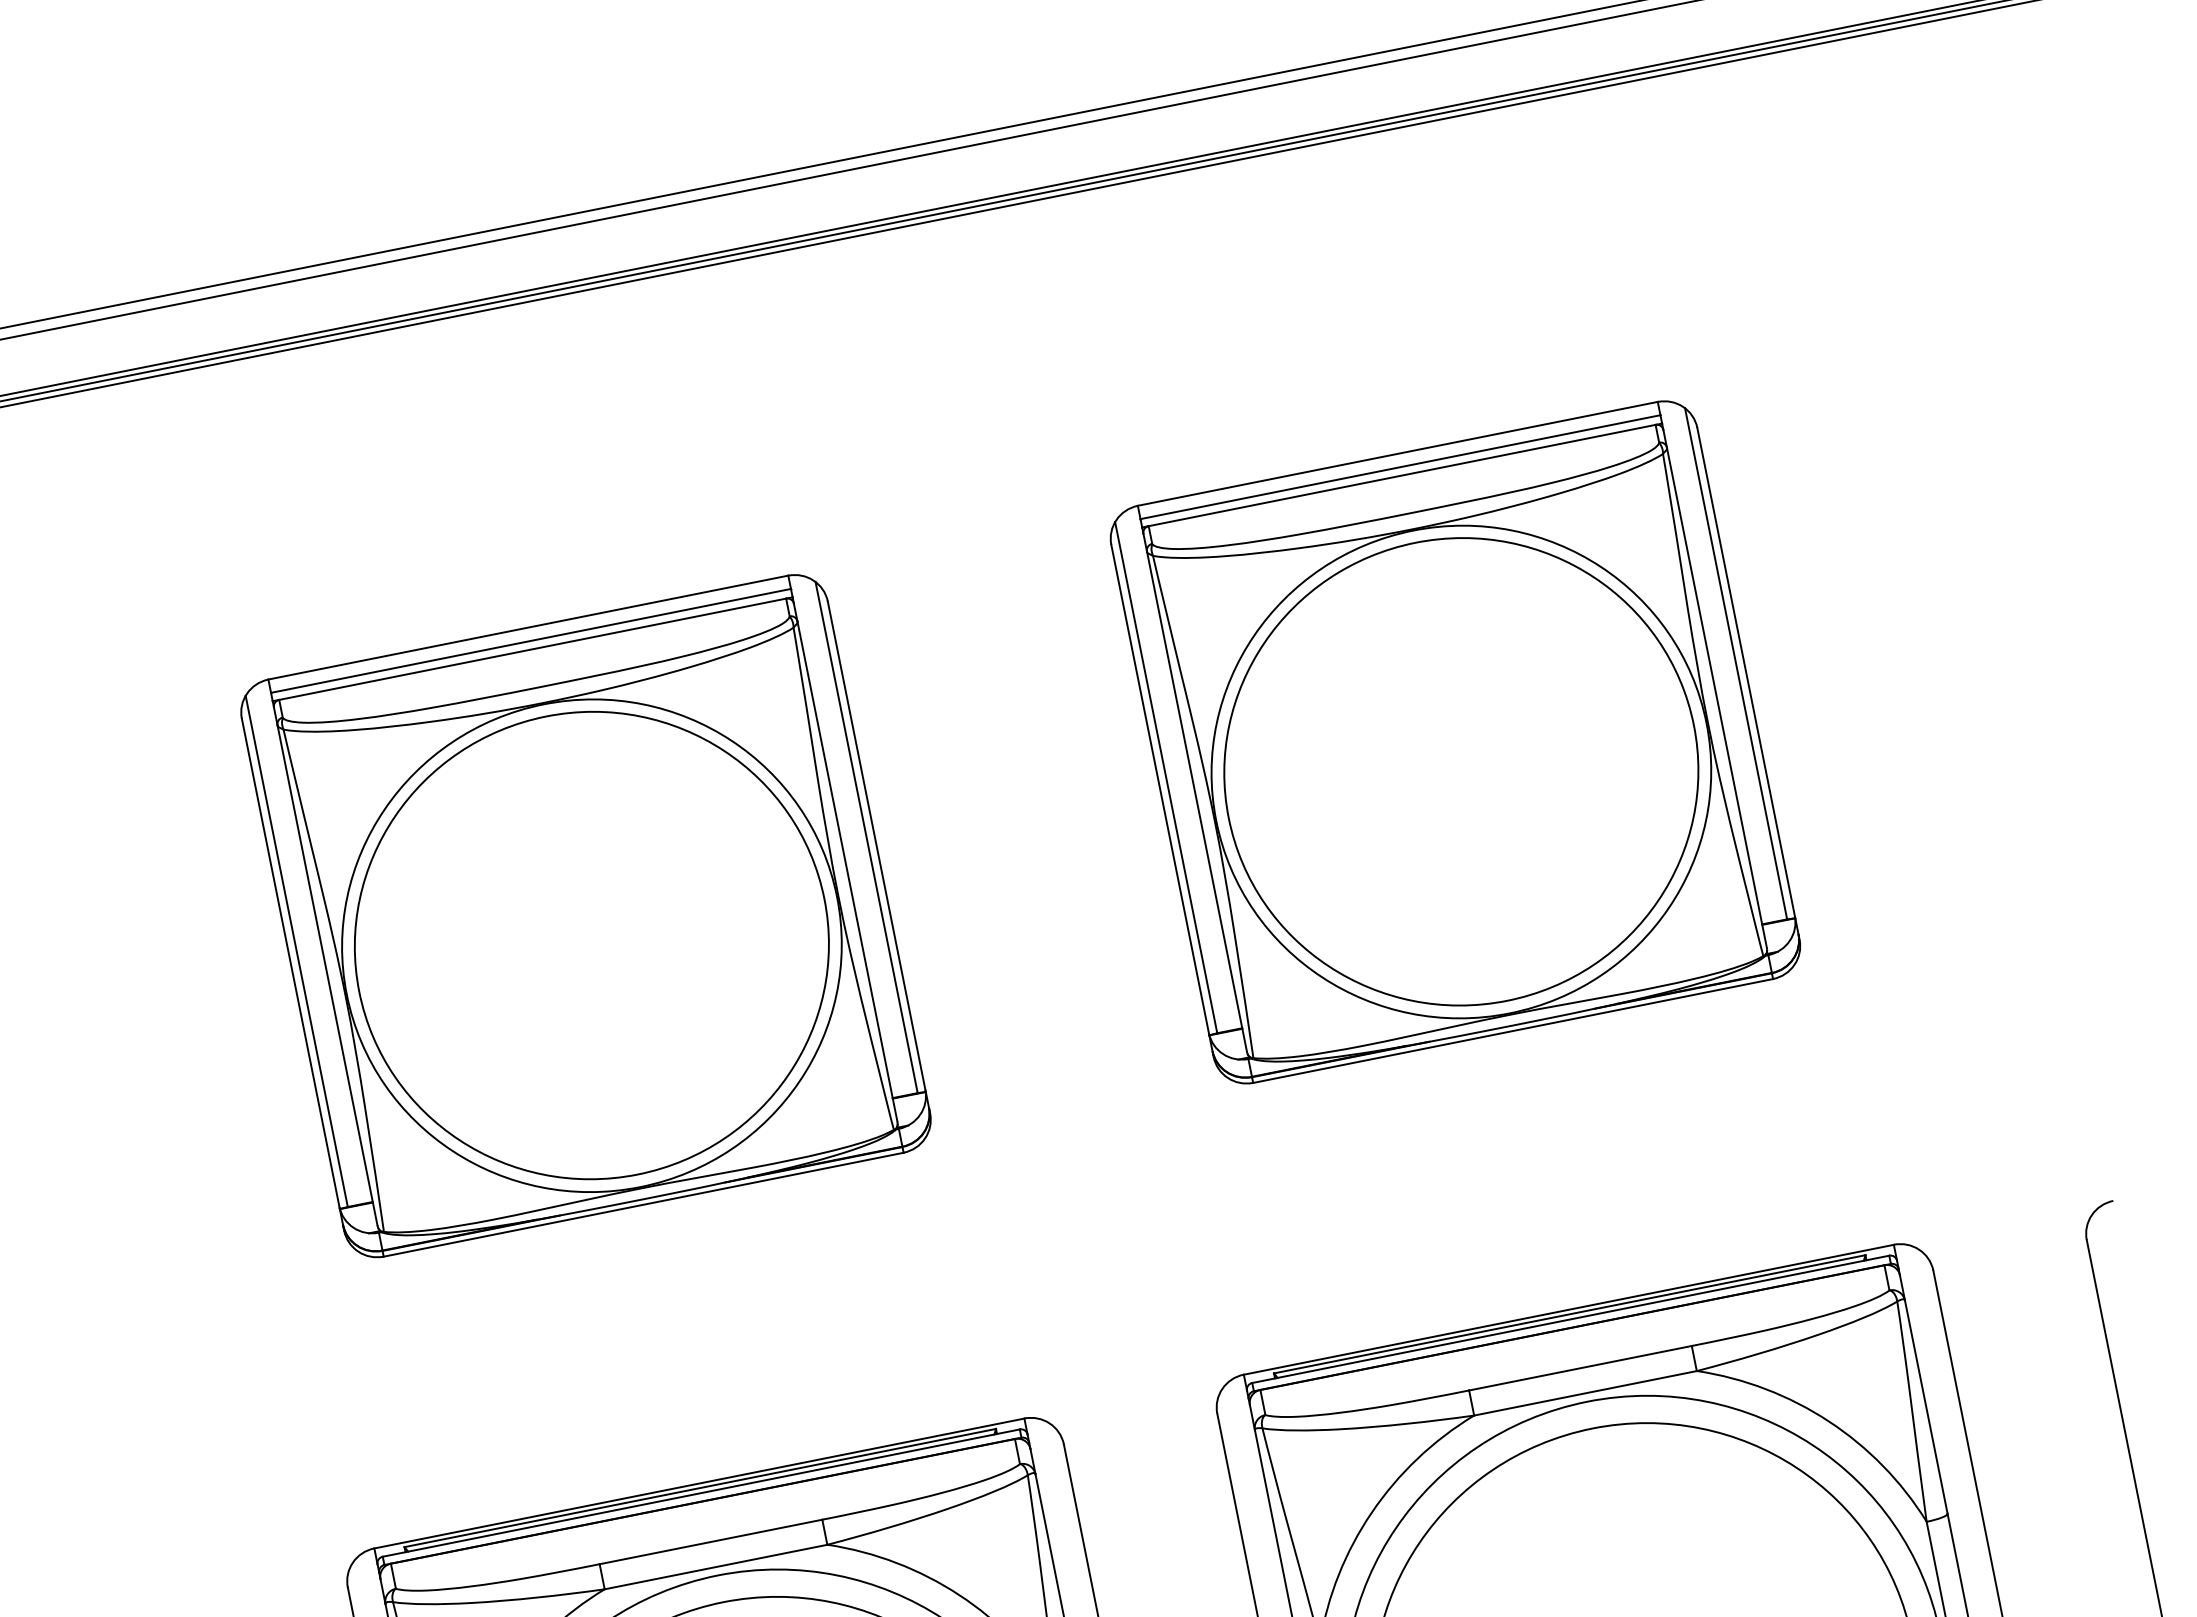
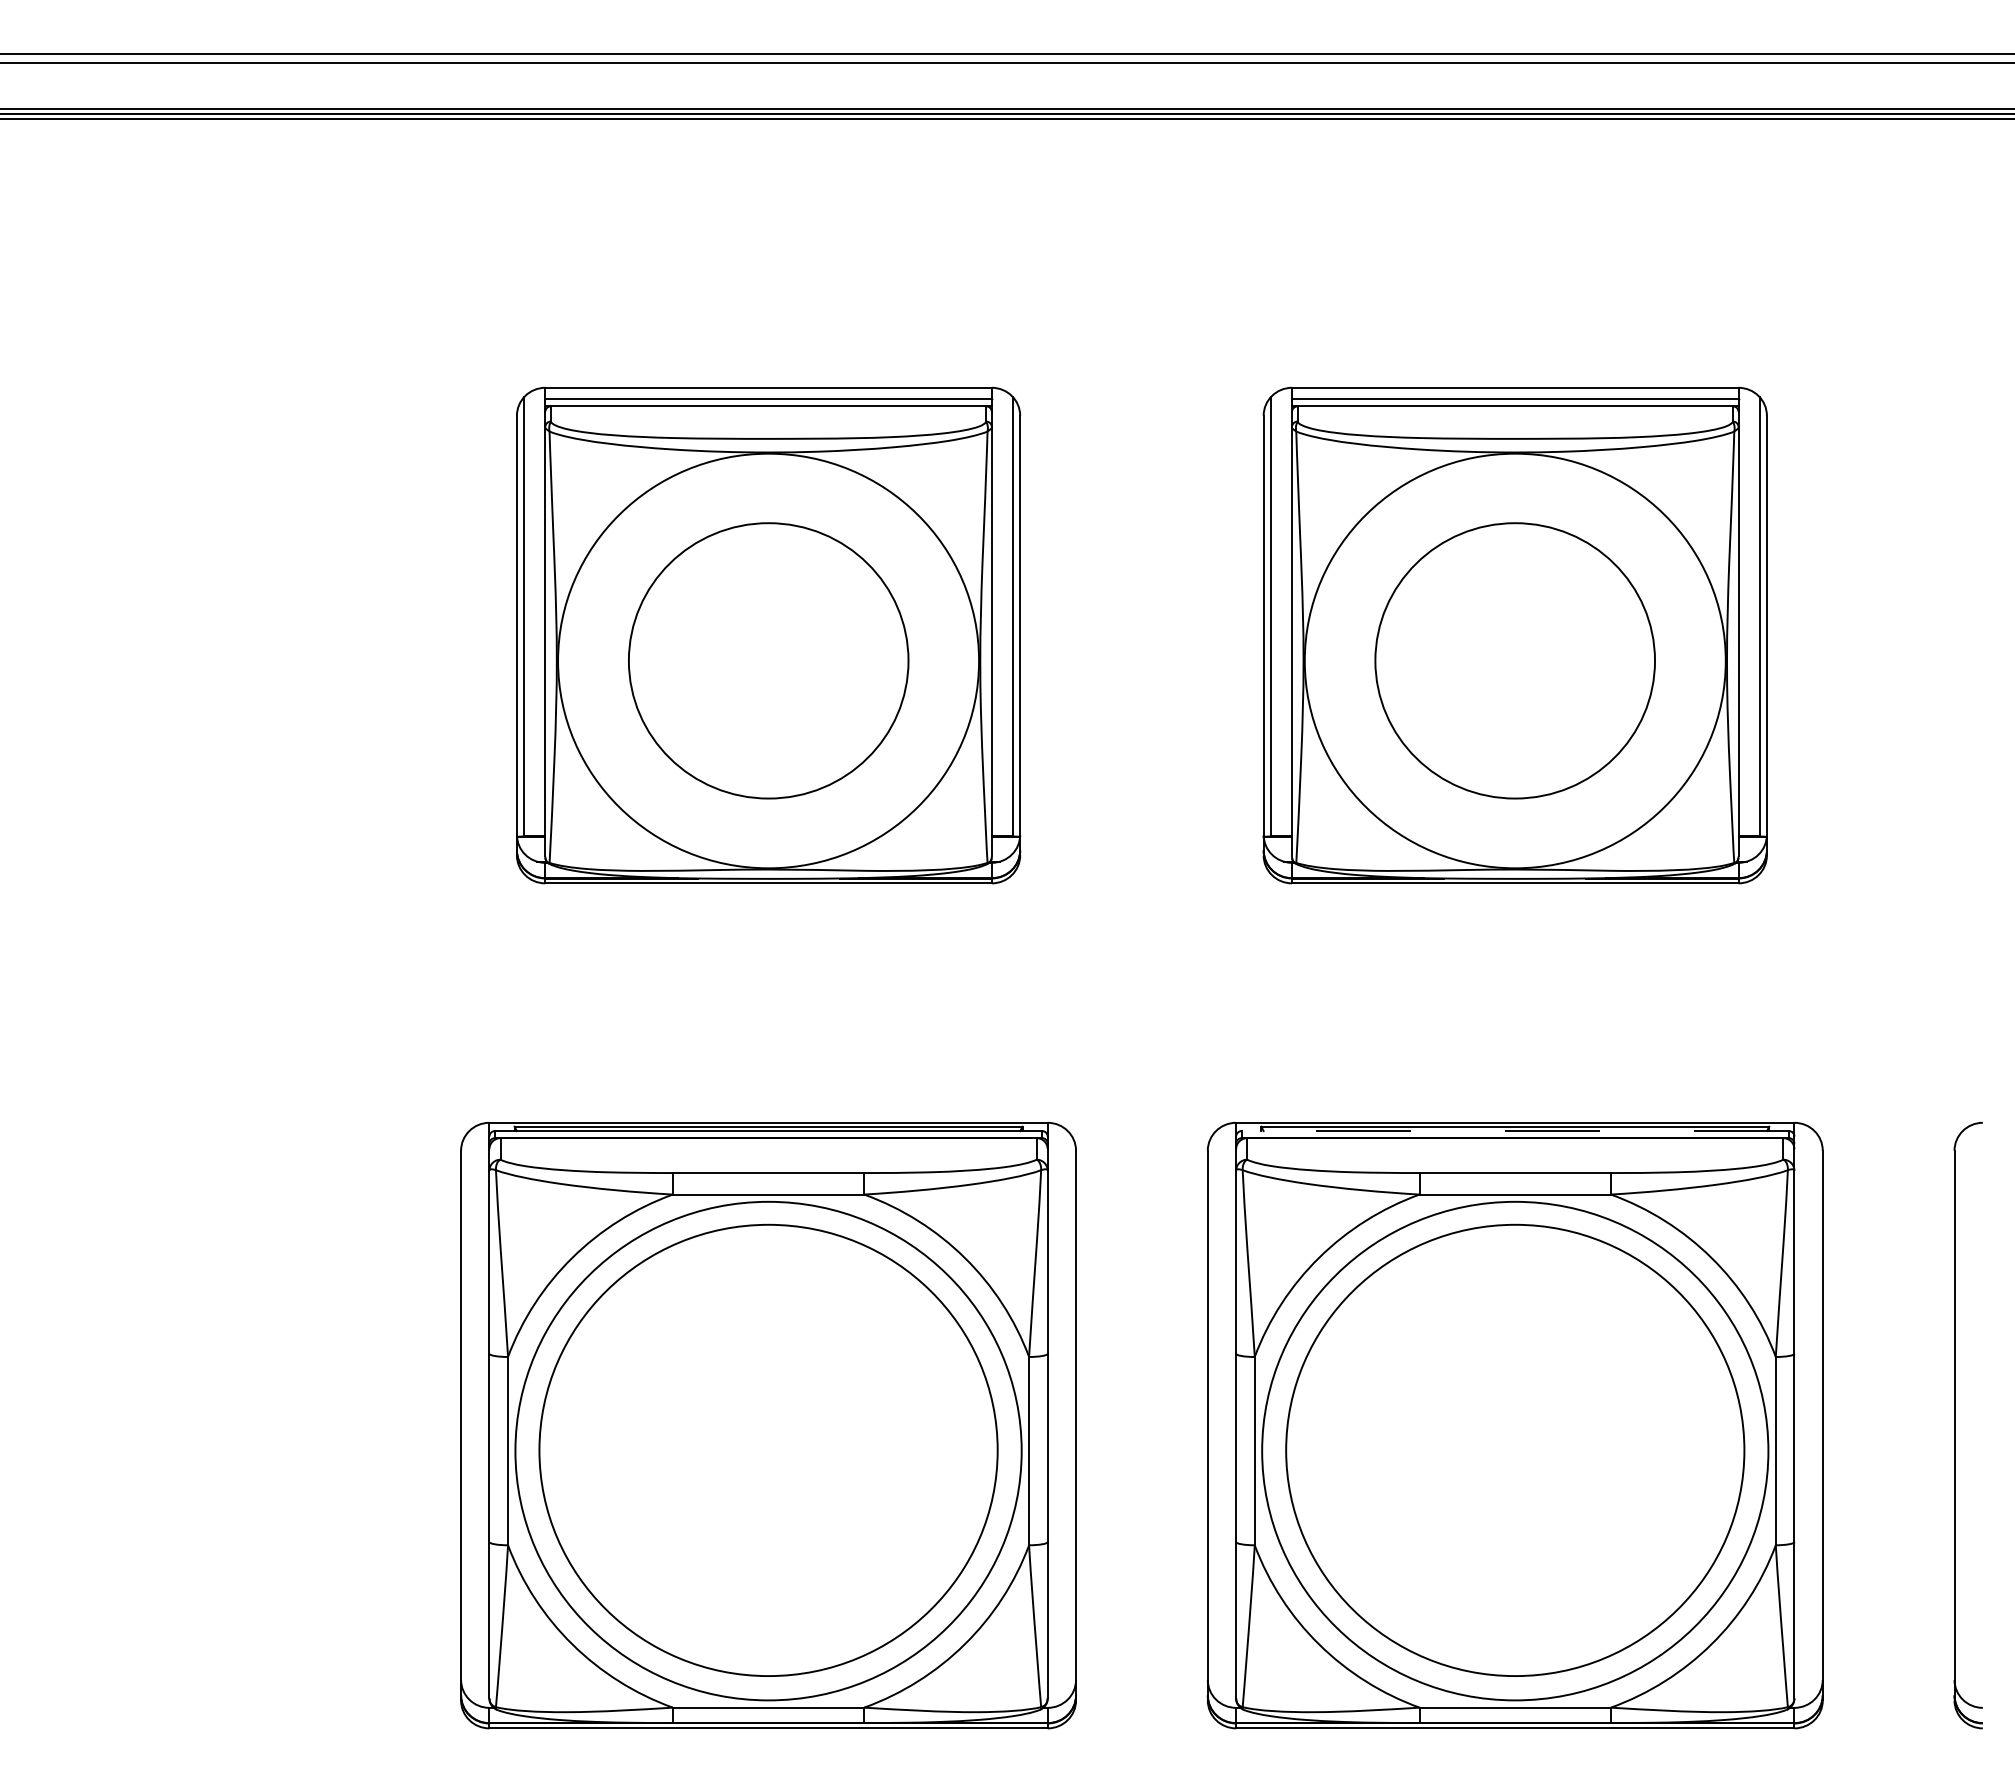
part: (1460, 771) -> (1514, 660), size x0.7
part: (591, 945) -> (768, 660), size x0.7
line: (1571, 1319) -> (1515, 1131), solid -> dashed

